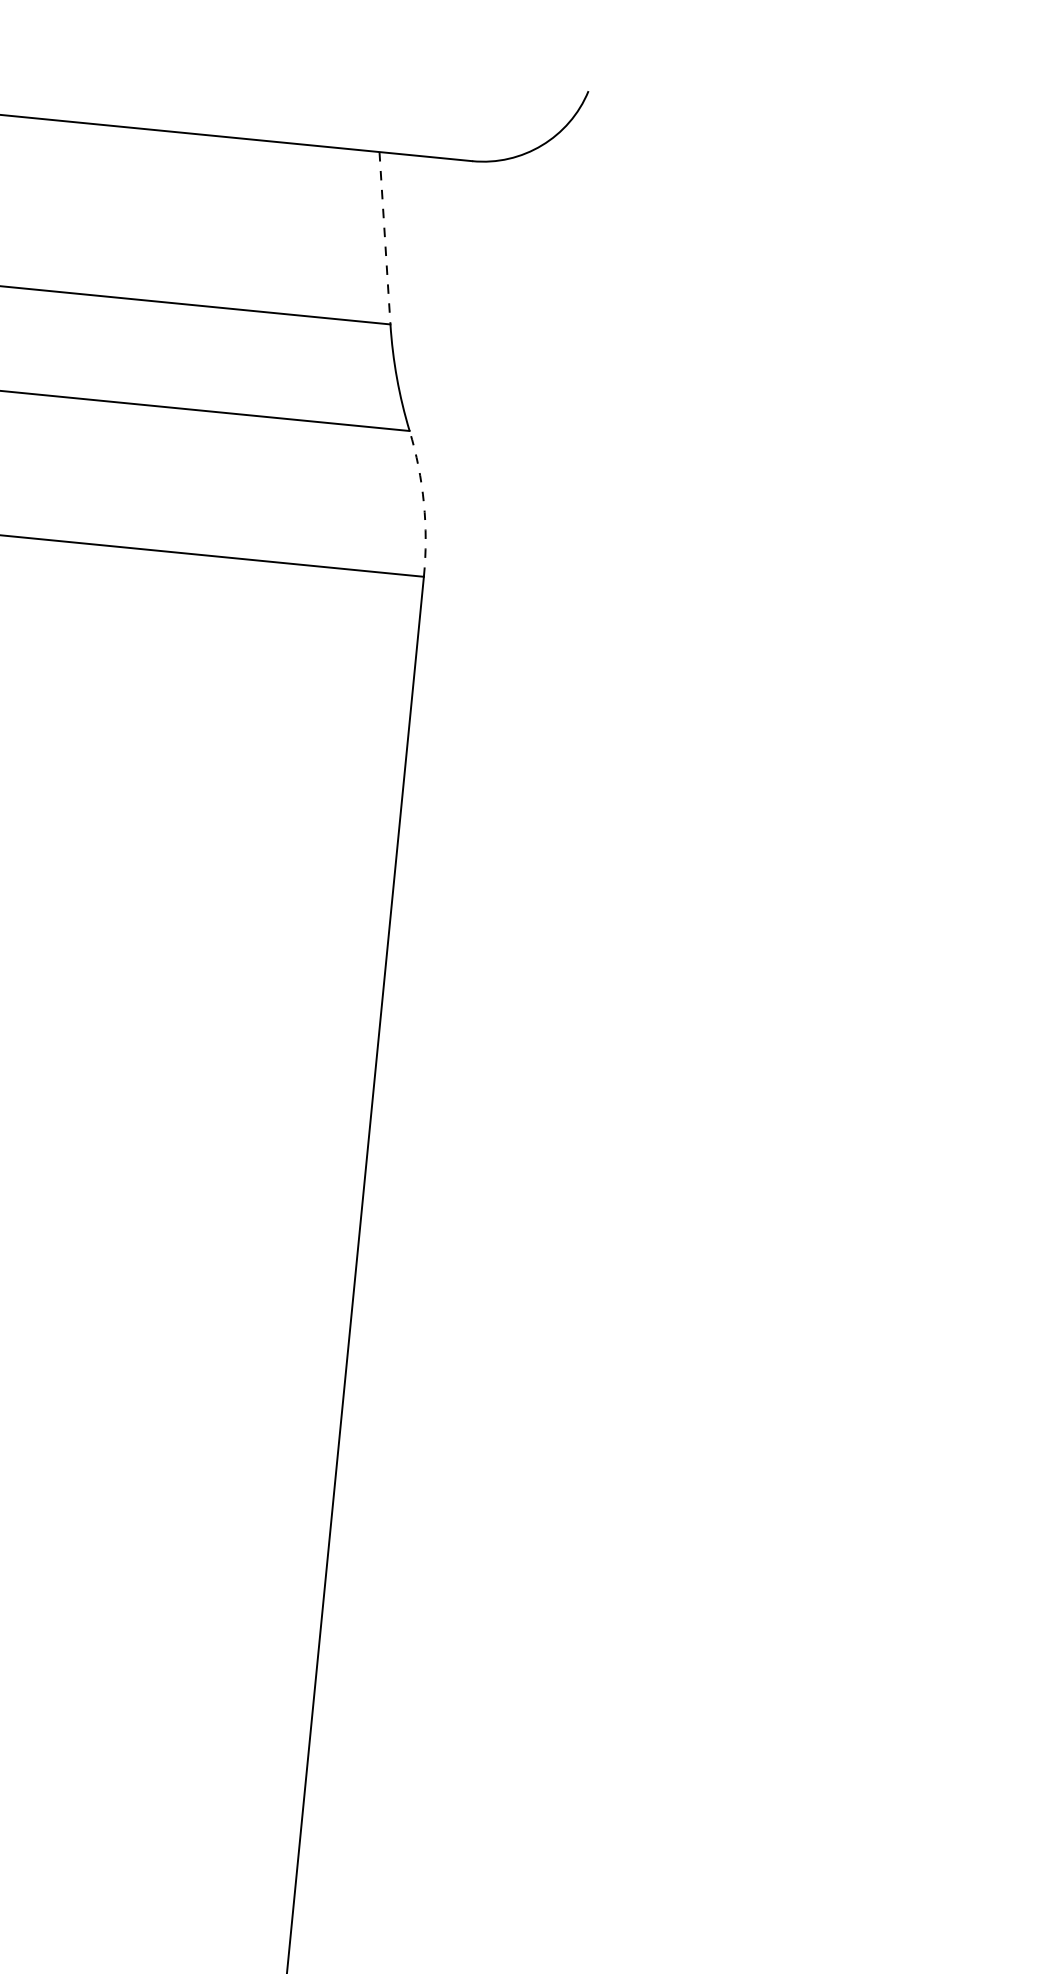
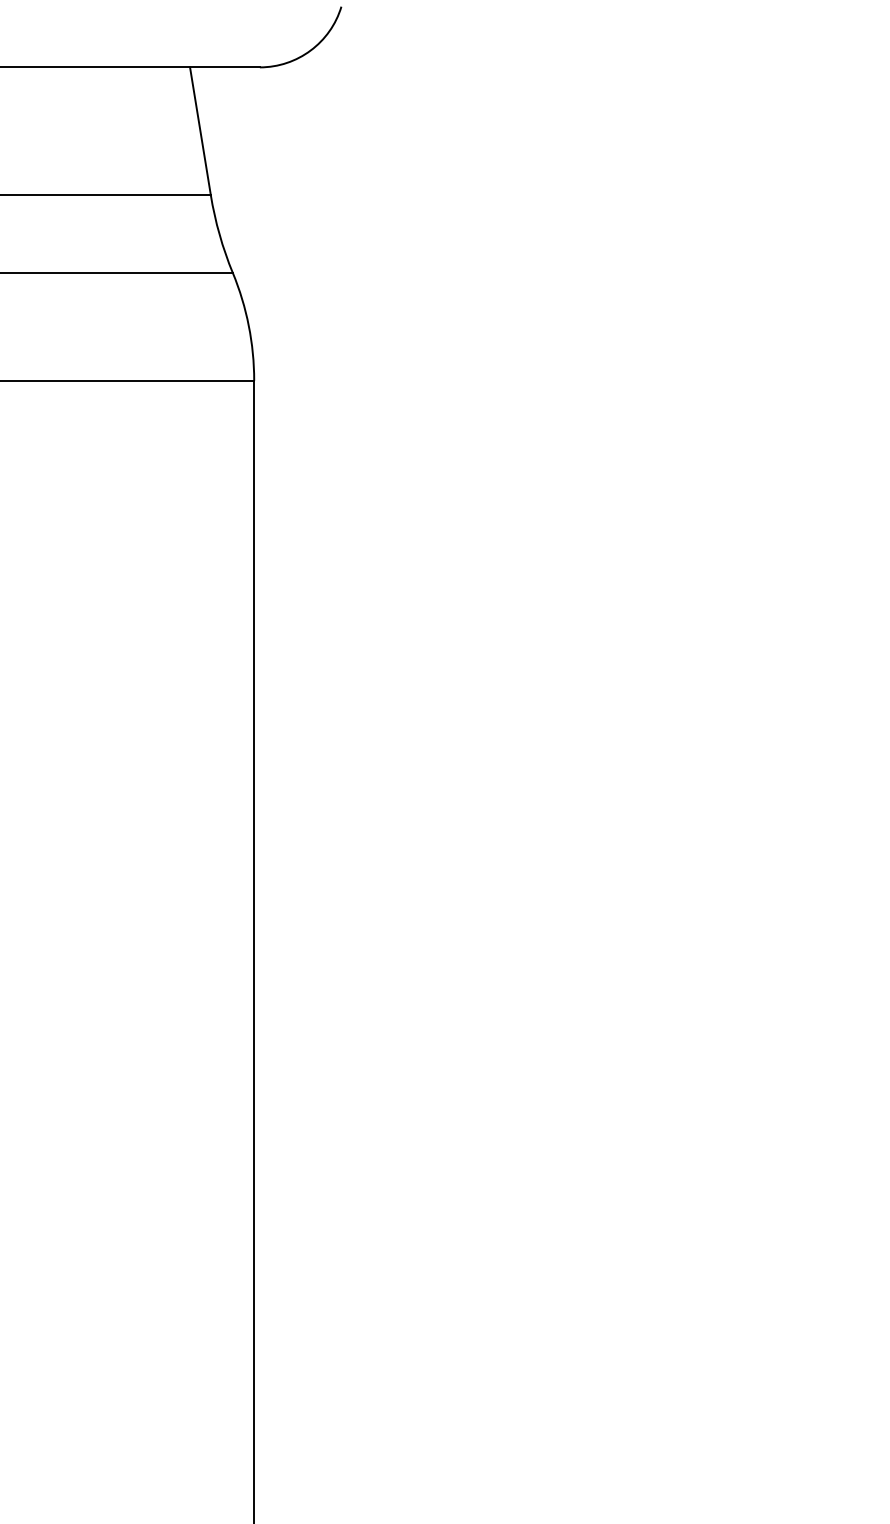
line: (385, 238) -> (200, 131), dashed -> solid
arc: (423, 502) -> (248, 325), dashed -> solid

